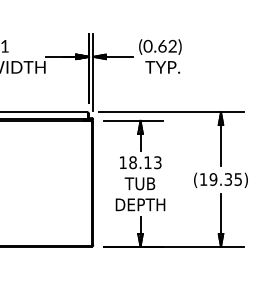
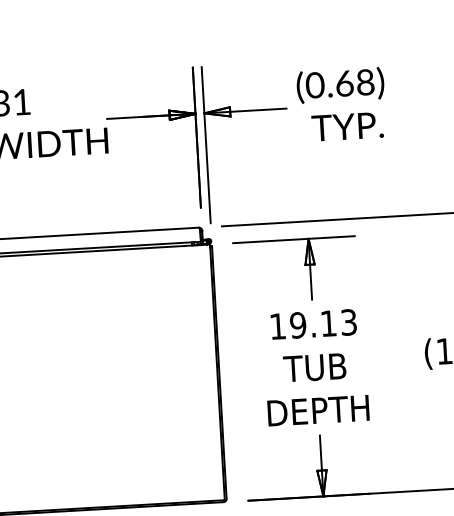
text: (172, 46) -> (365, 82), (0.62) -> (0.68)
text: (132, 162) -> (297, 324), 18.13 -> 19.13

